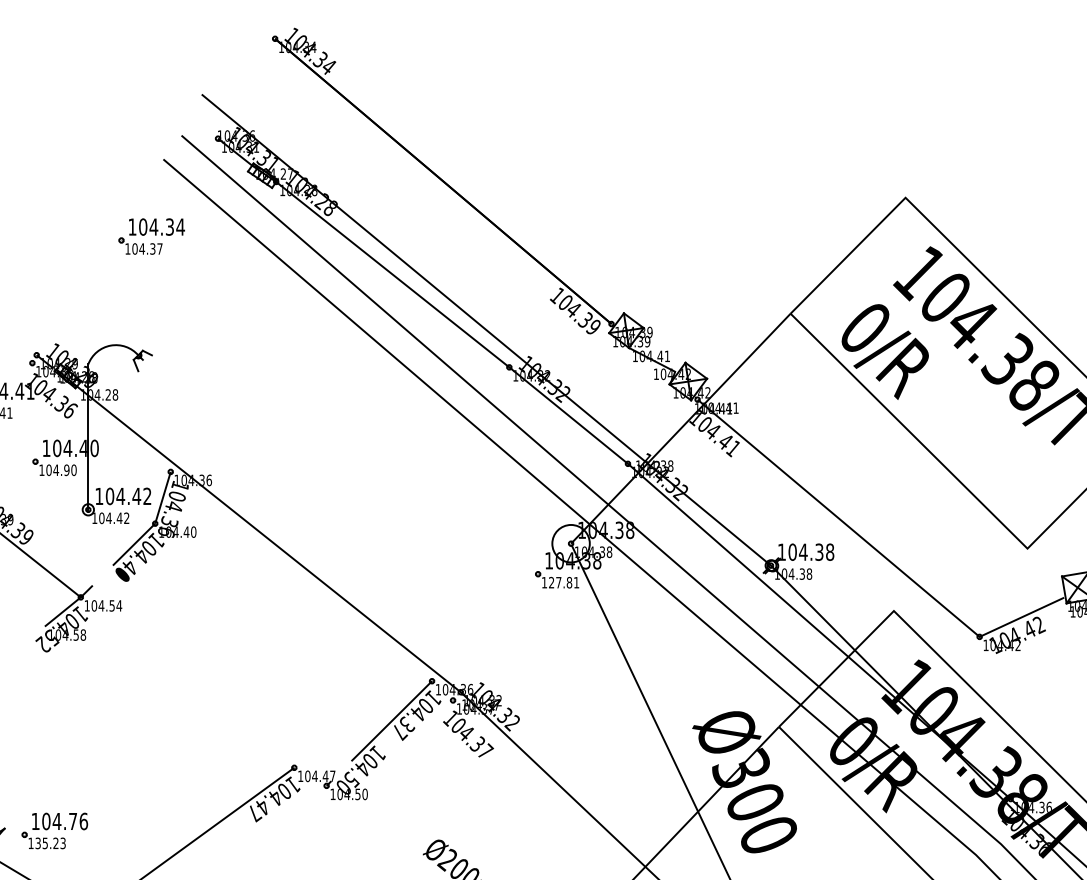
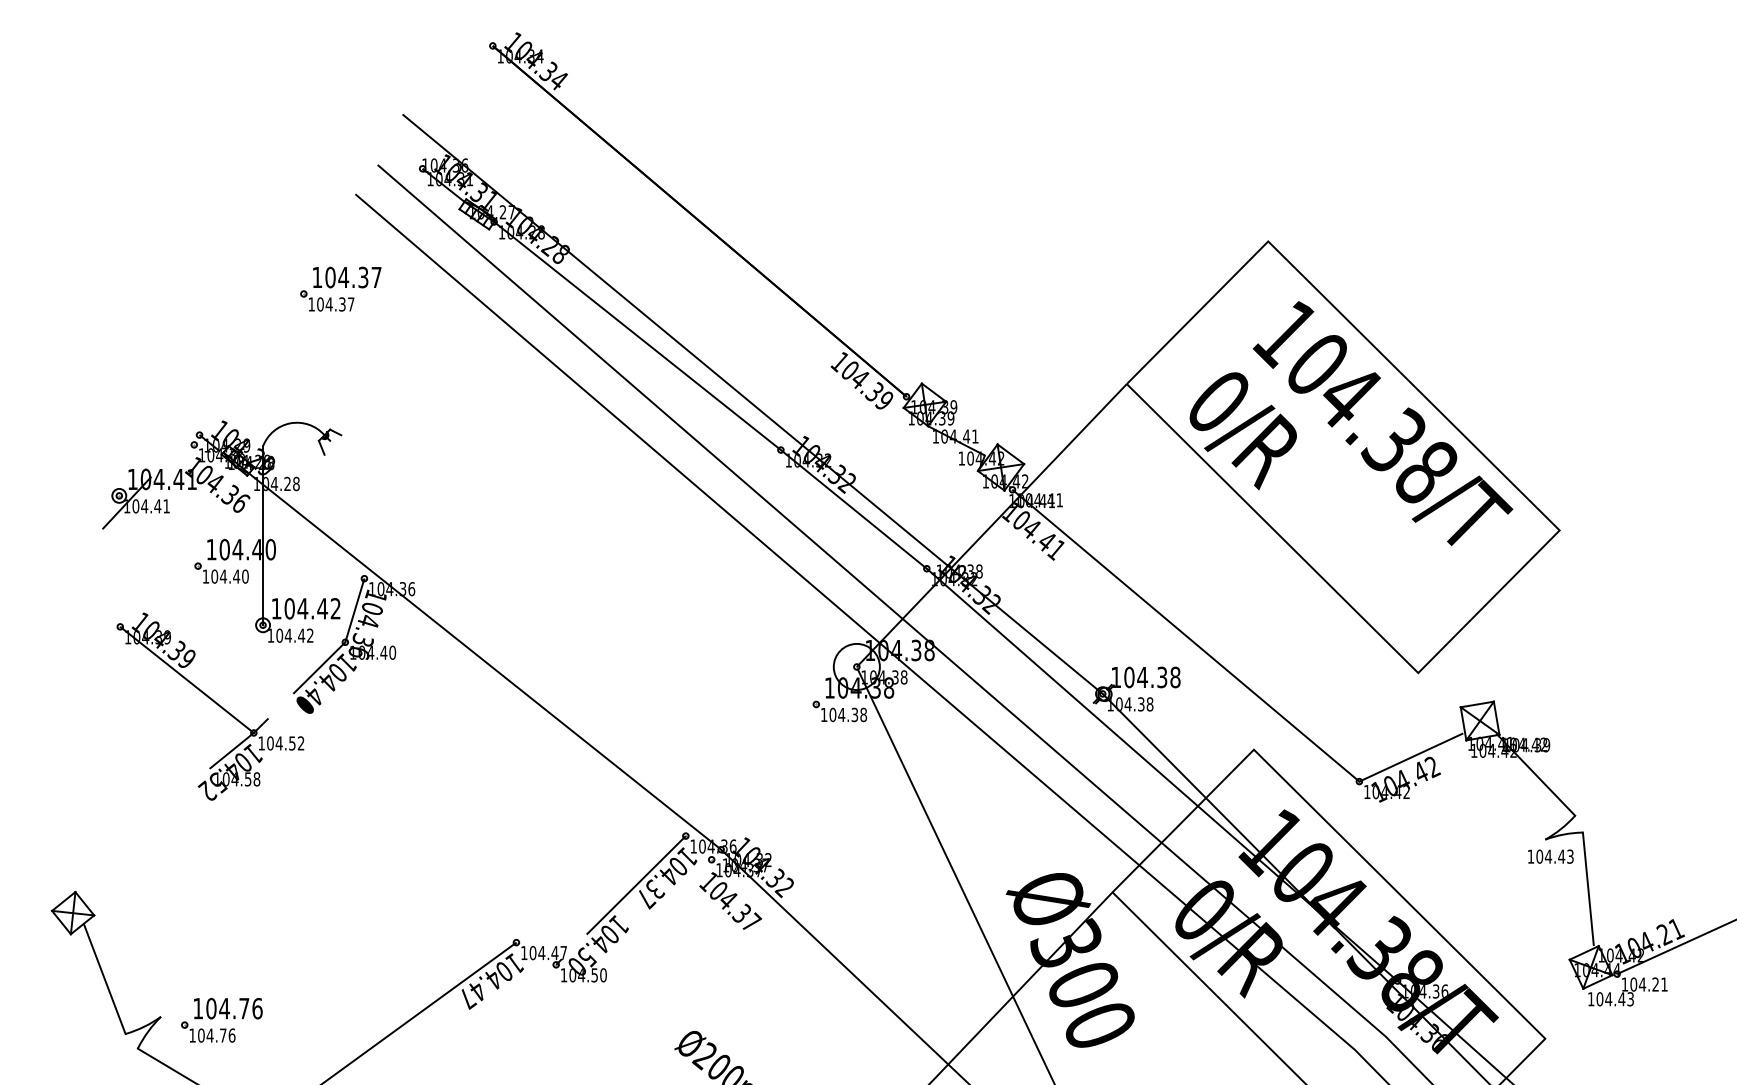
text: (180, 227) -> (376, 277), 104.34 -> 104.37
text: (66, 470) -> (236, 576), 104.90 -> 104.40
text: (564, 582) -> (848, 714), 127.81 -> 104.38
text: (118, 605) -> (300, 743), 104.54 -> 104.52
text: (50, 843) -> (216, 1035), 135.23 -> 104.76

